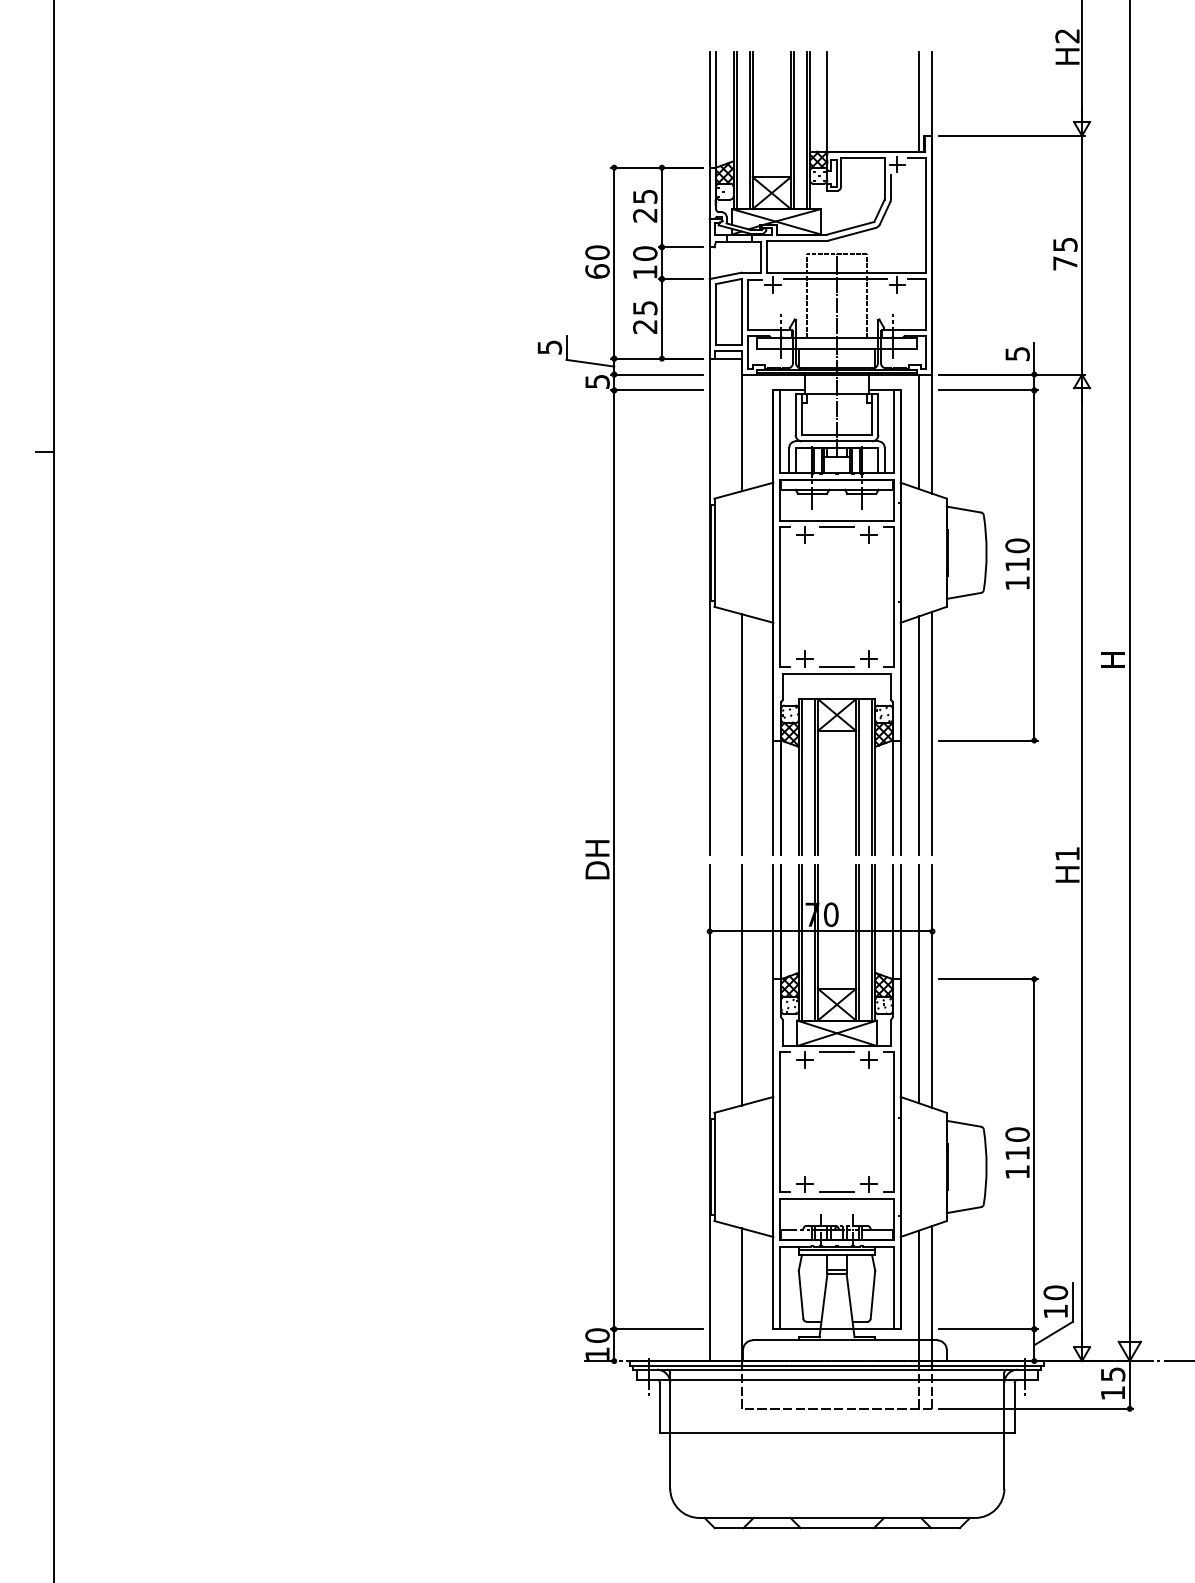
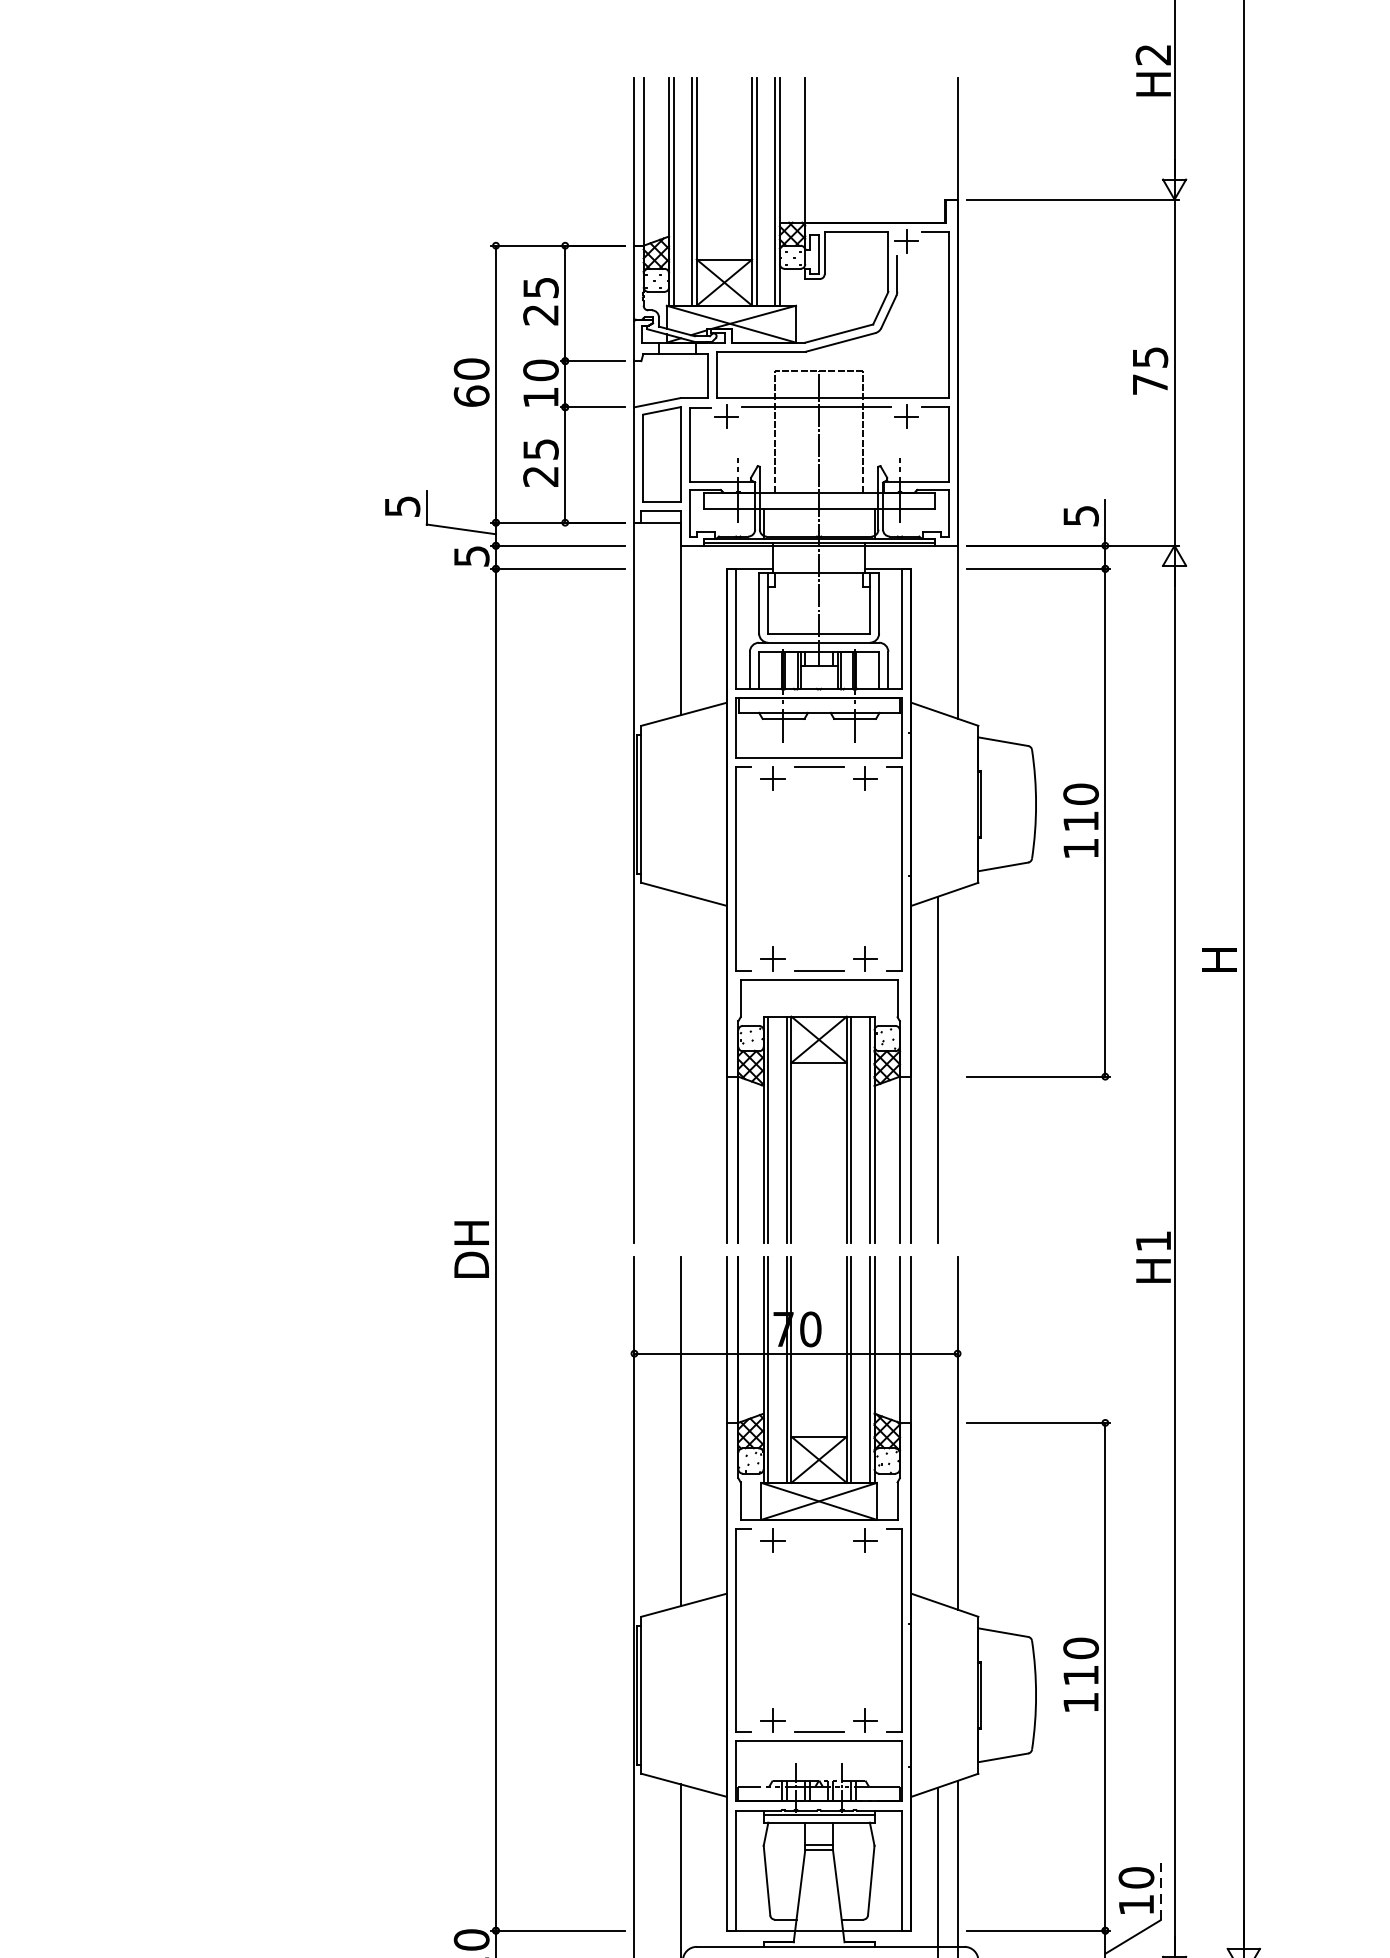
line: (919, 101) -> (938, 149), removed
line: (919, 431) -> (938, 628), removed
line: (932, 733) -> (957, 1066), removed
line: (741, 734) -> (680, 1067), removed
line: (919, 983) -> (938, 1429), removed
line: (836, 1052) -> (818, 1529), removed
line: (1072, 1302) -> (1160, 1891), solid -> dashed

